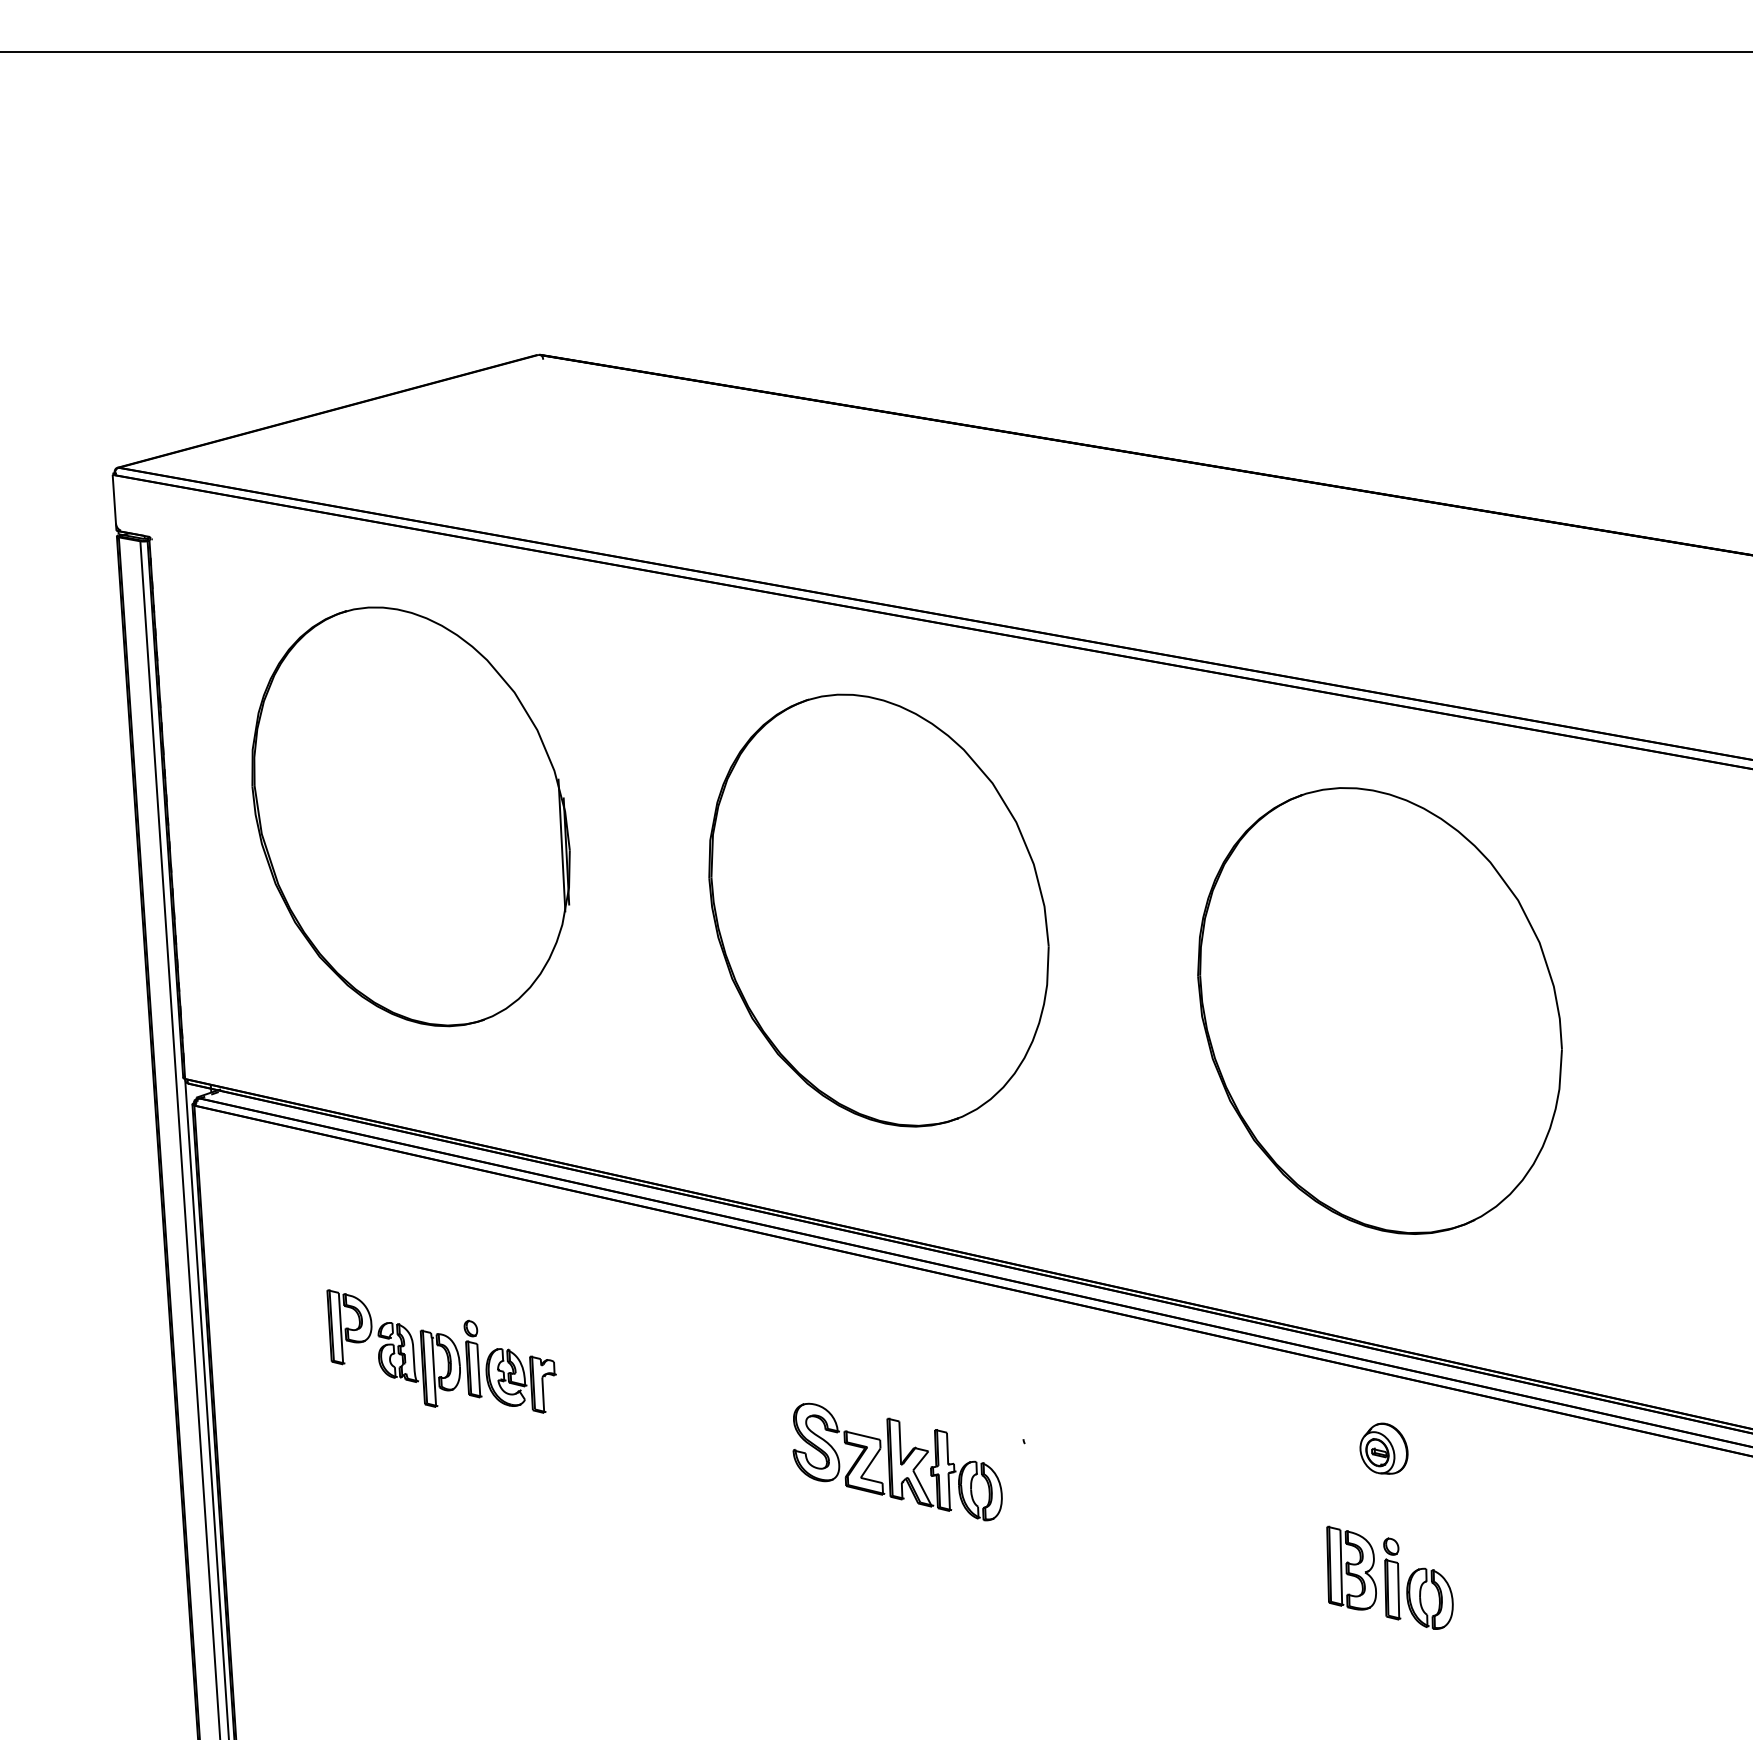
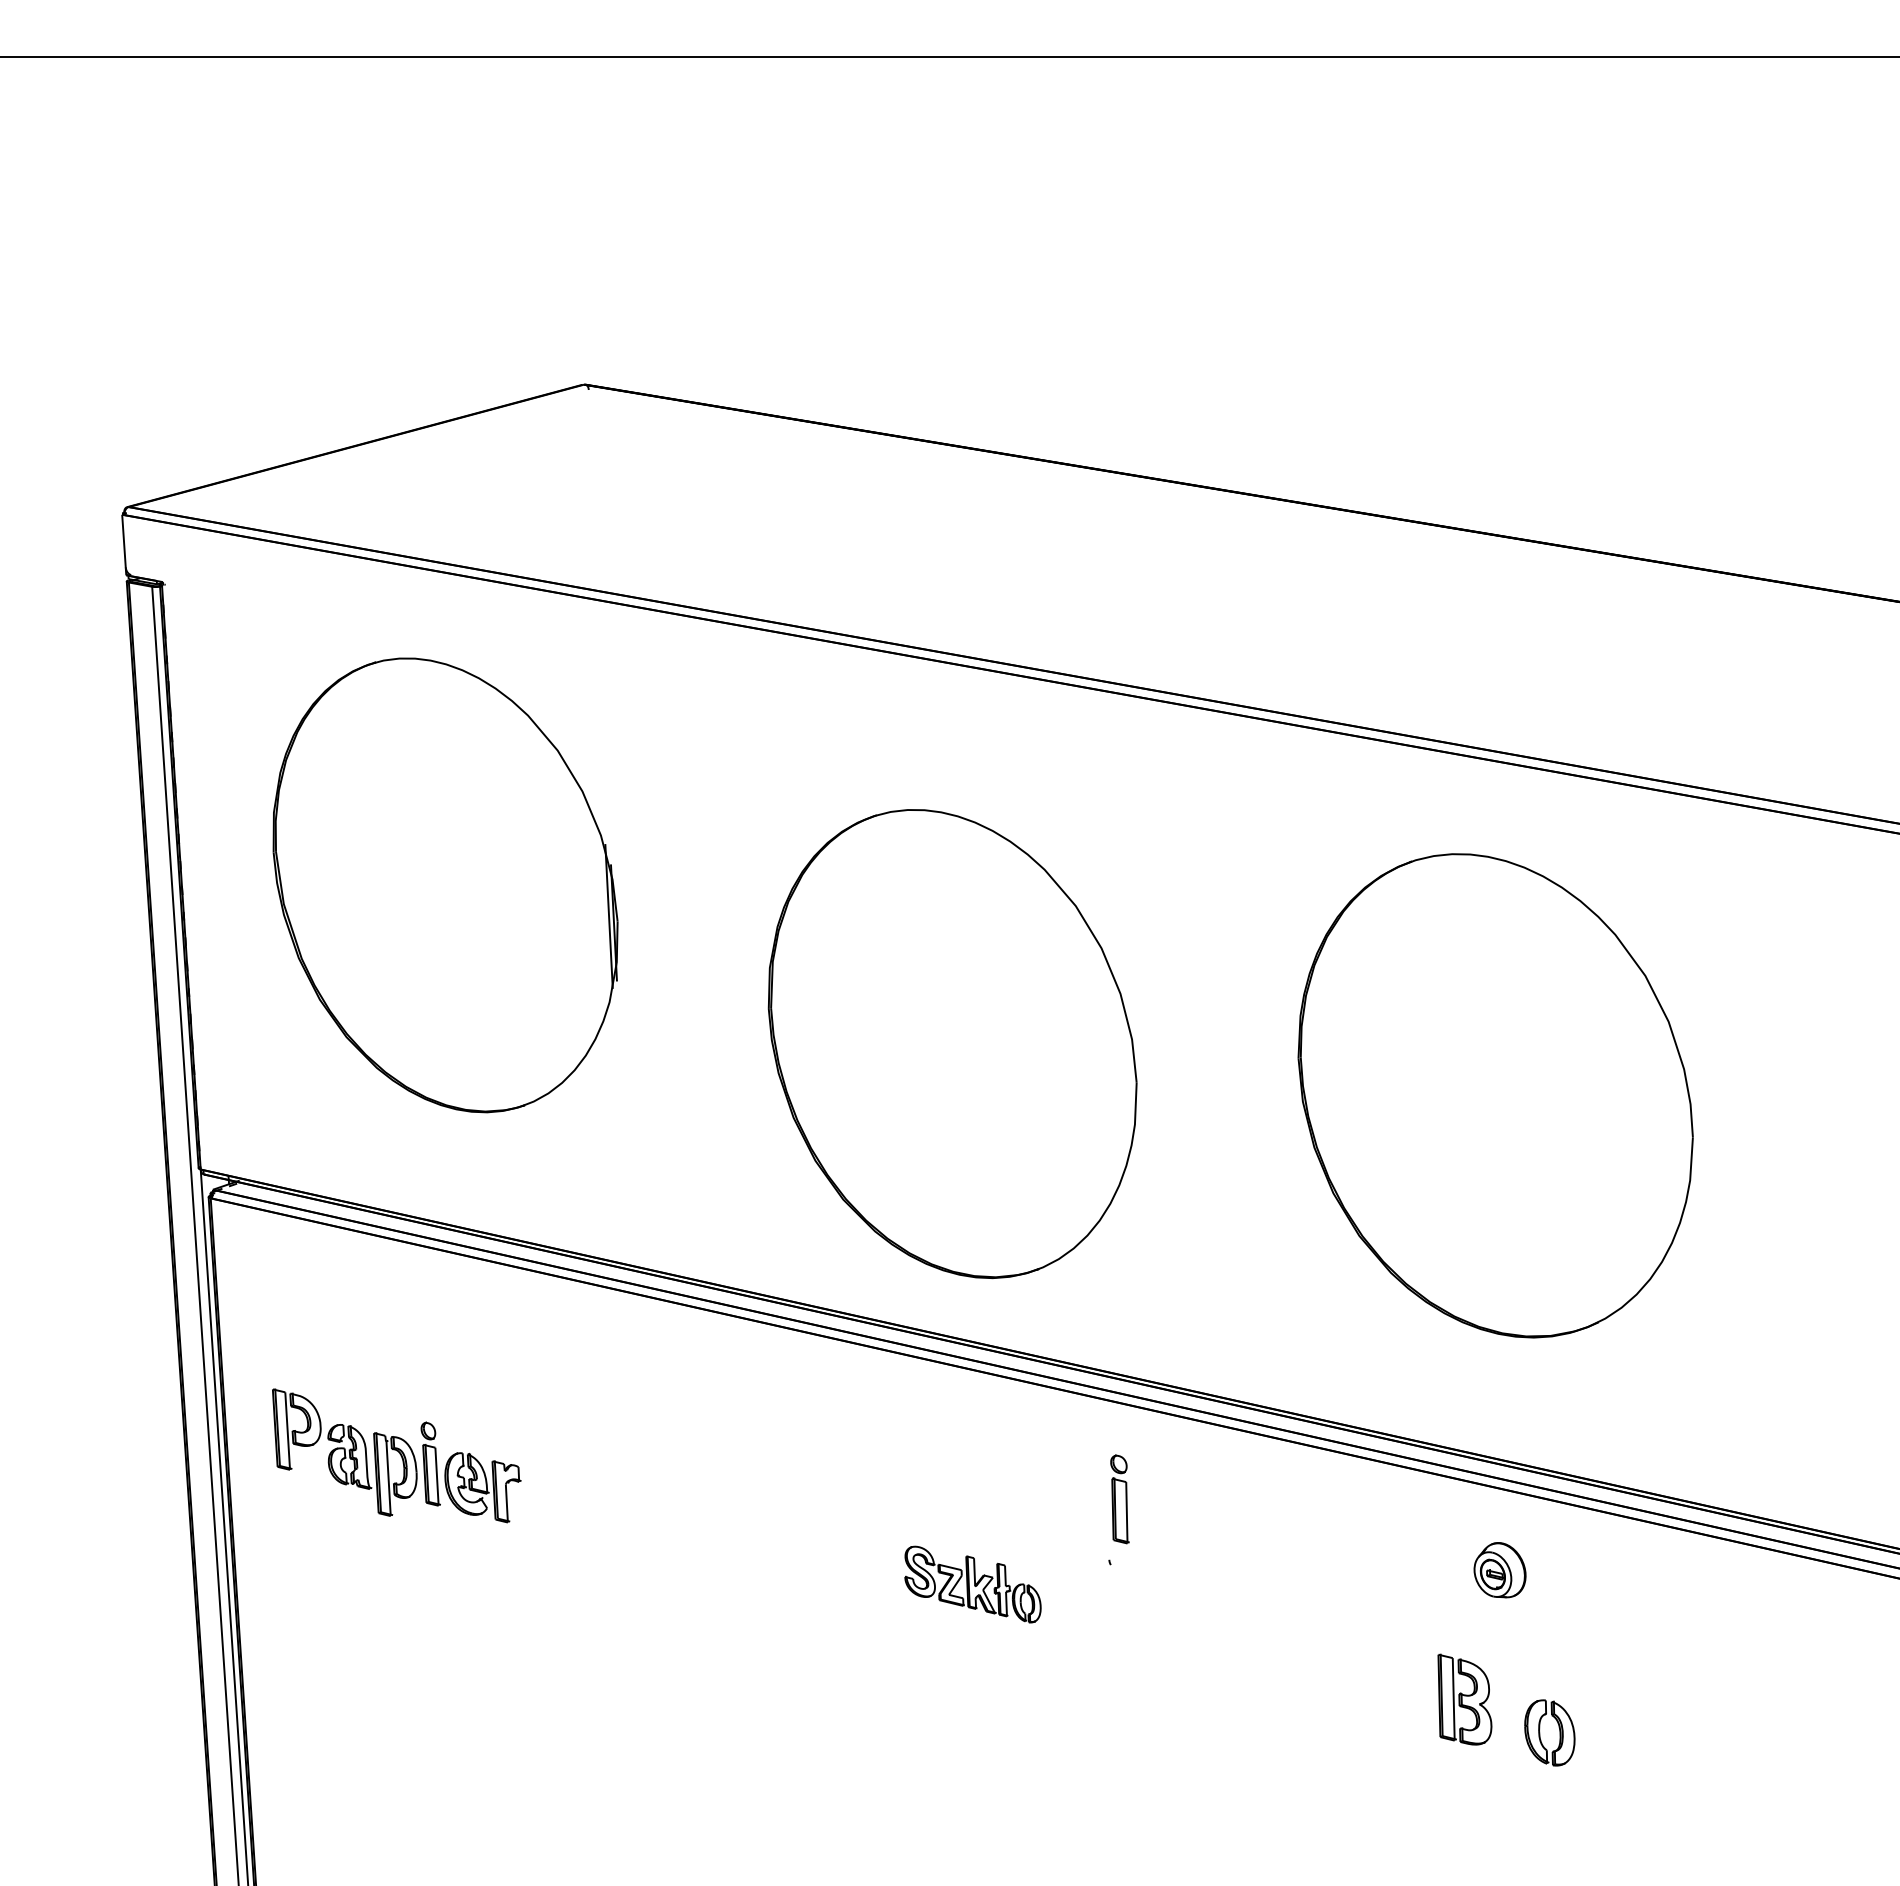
part: (878, 911) -> (952, 1044), moved
part: (441, 1351) -> (396, 1455), moved
part: (897, 1461) -> (972, 1584), size x0.6
part: (1391, 1579) -> (1119, 1499), moved

